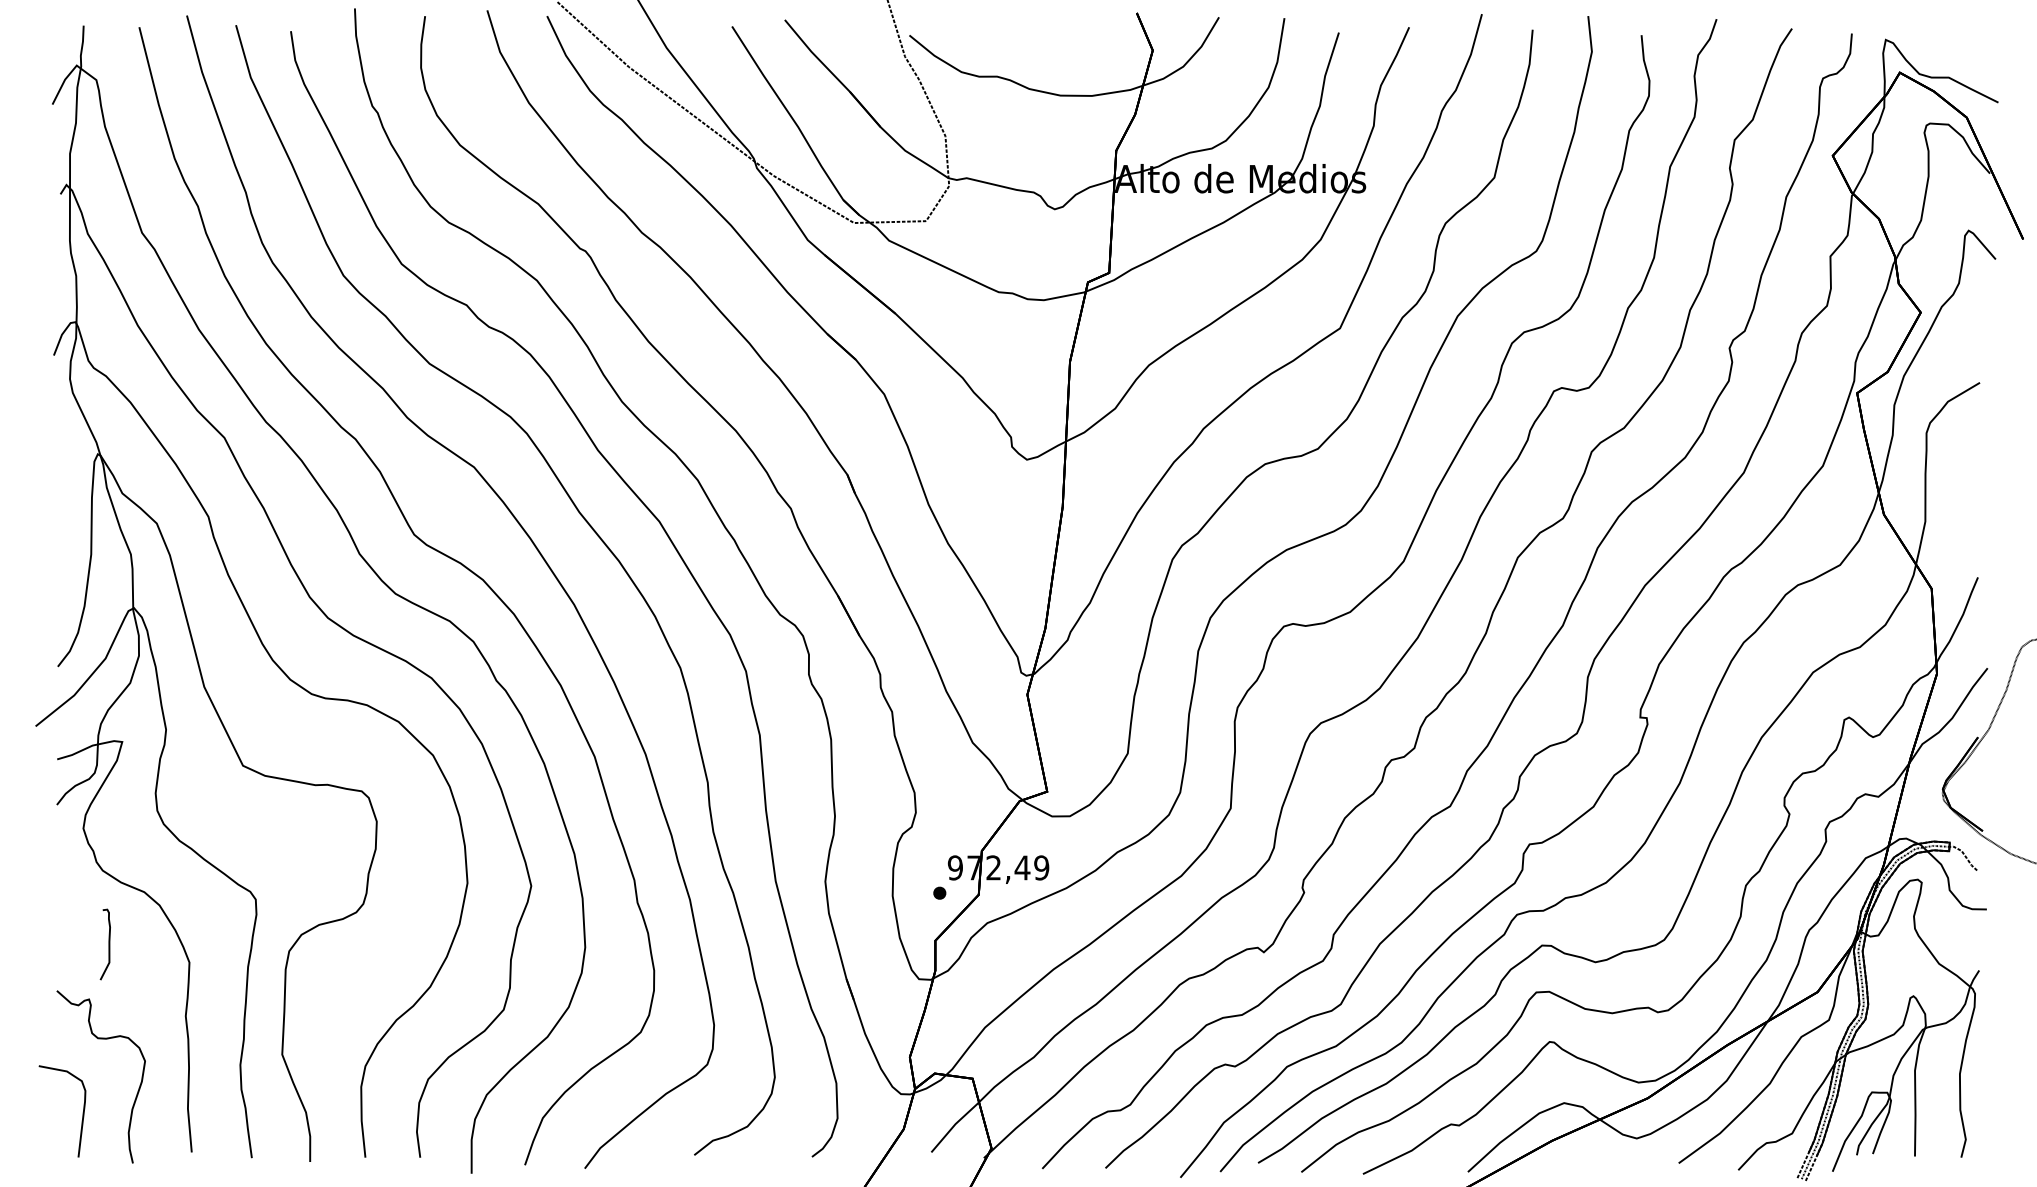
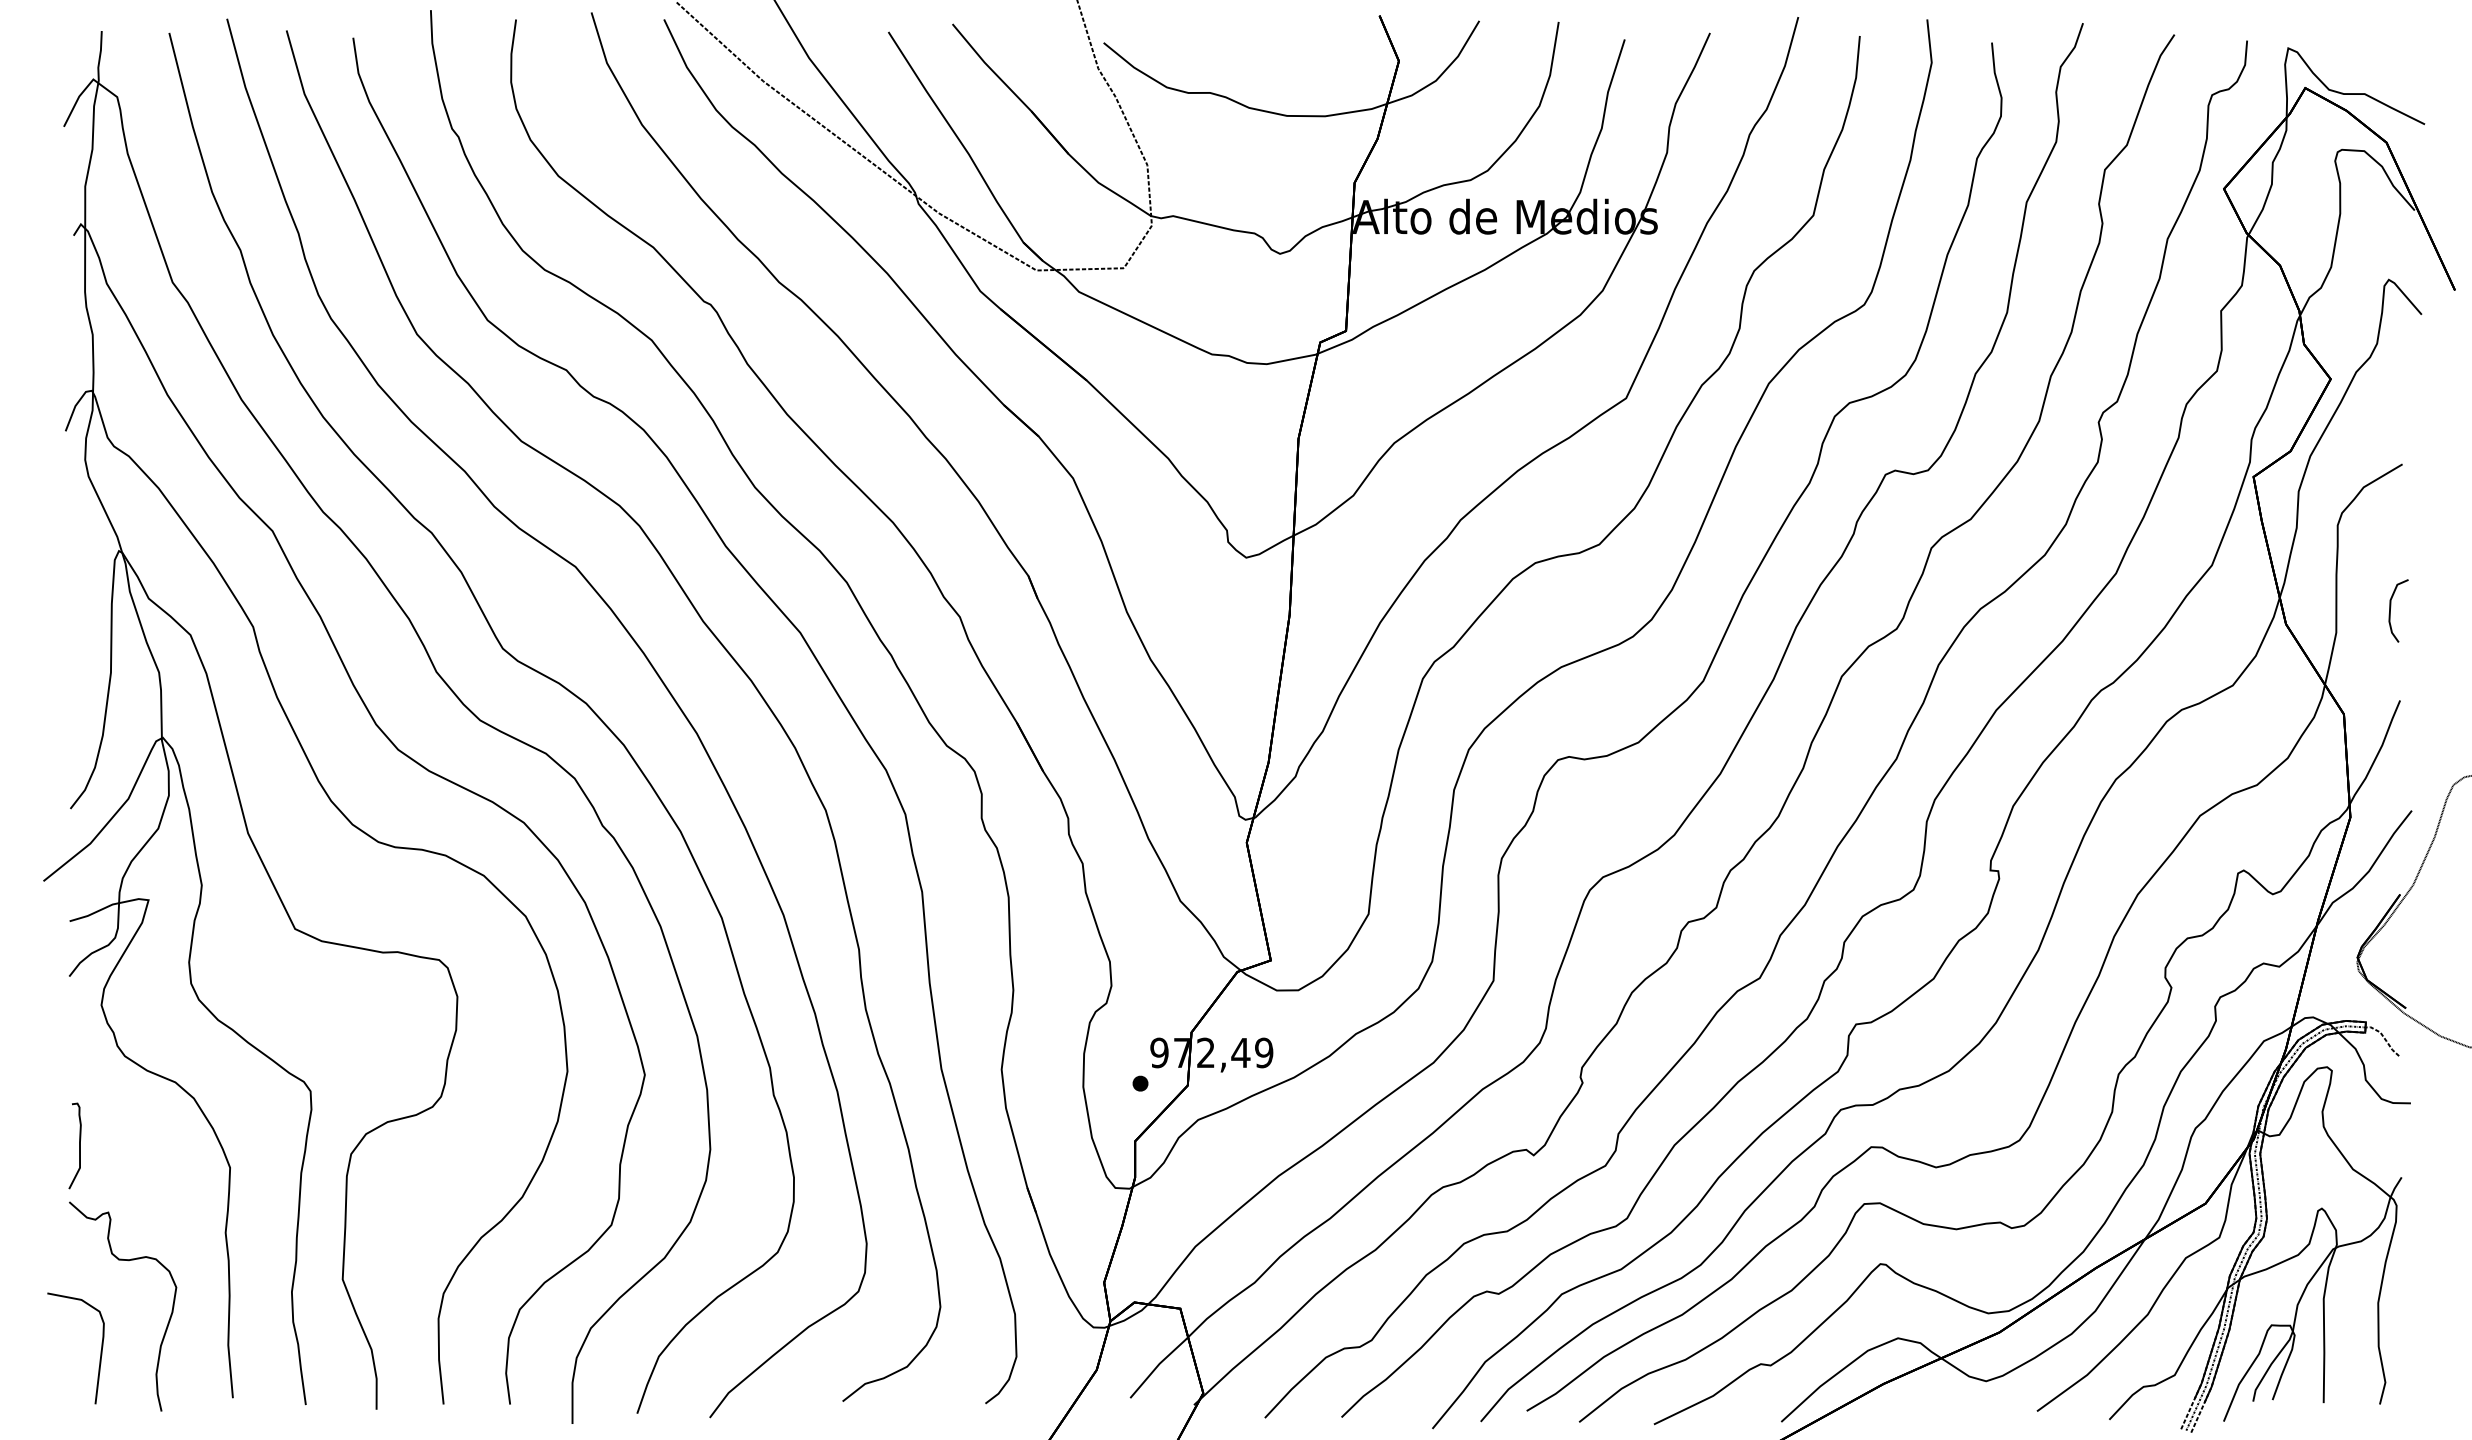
curve: (1970, 500) -> (2391, 607), added
curve: (108, 944) -> (79, 1145), moved

